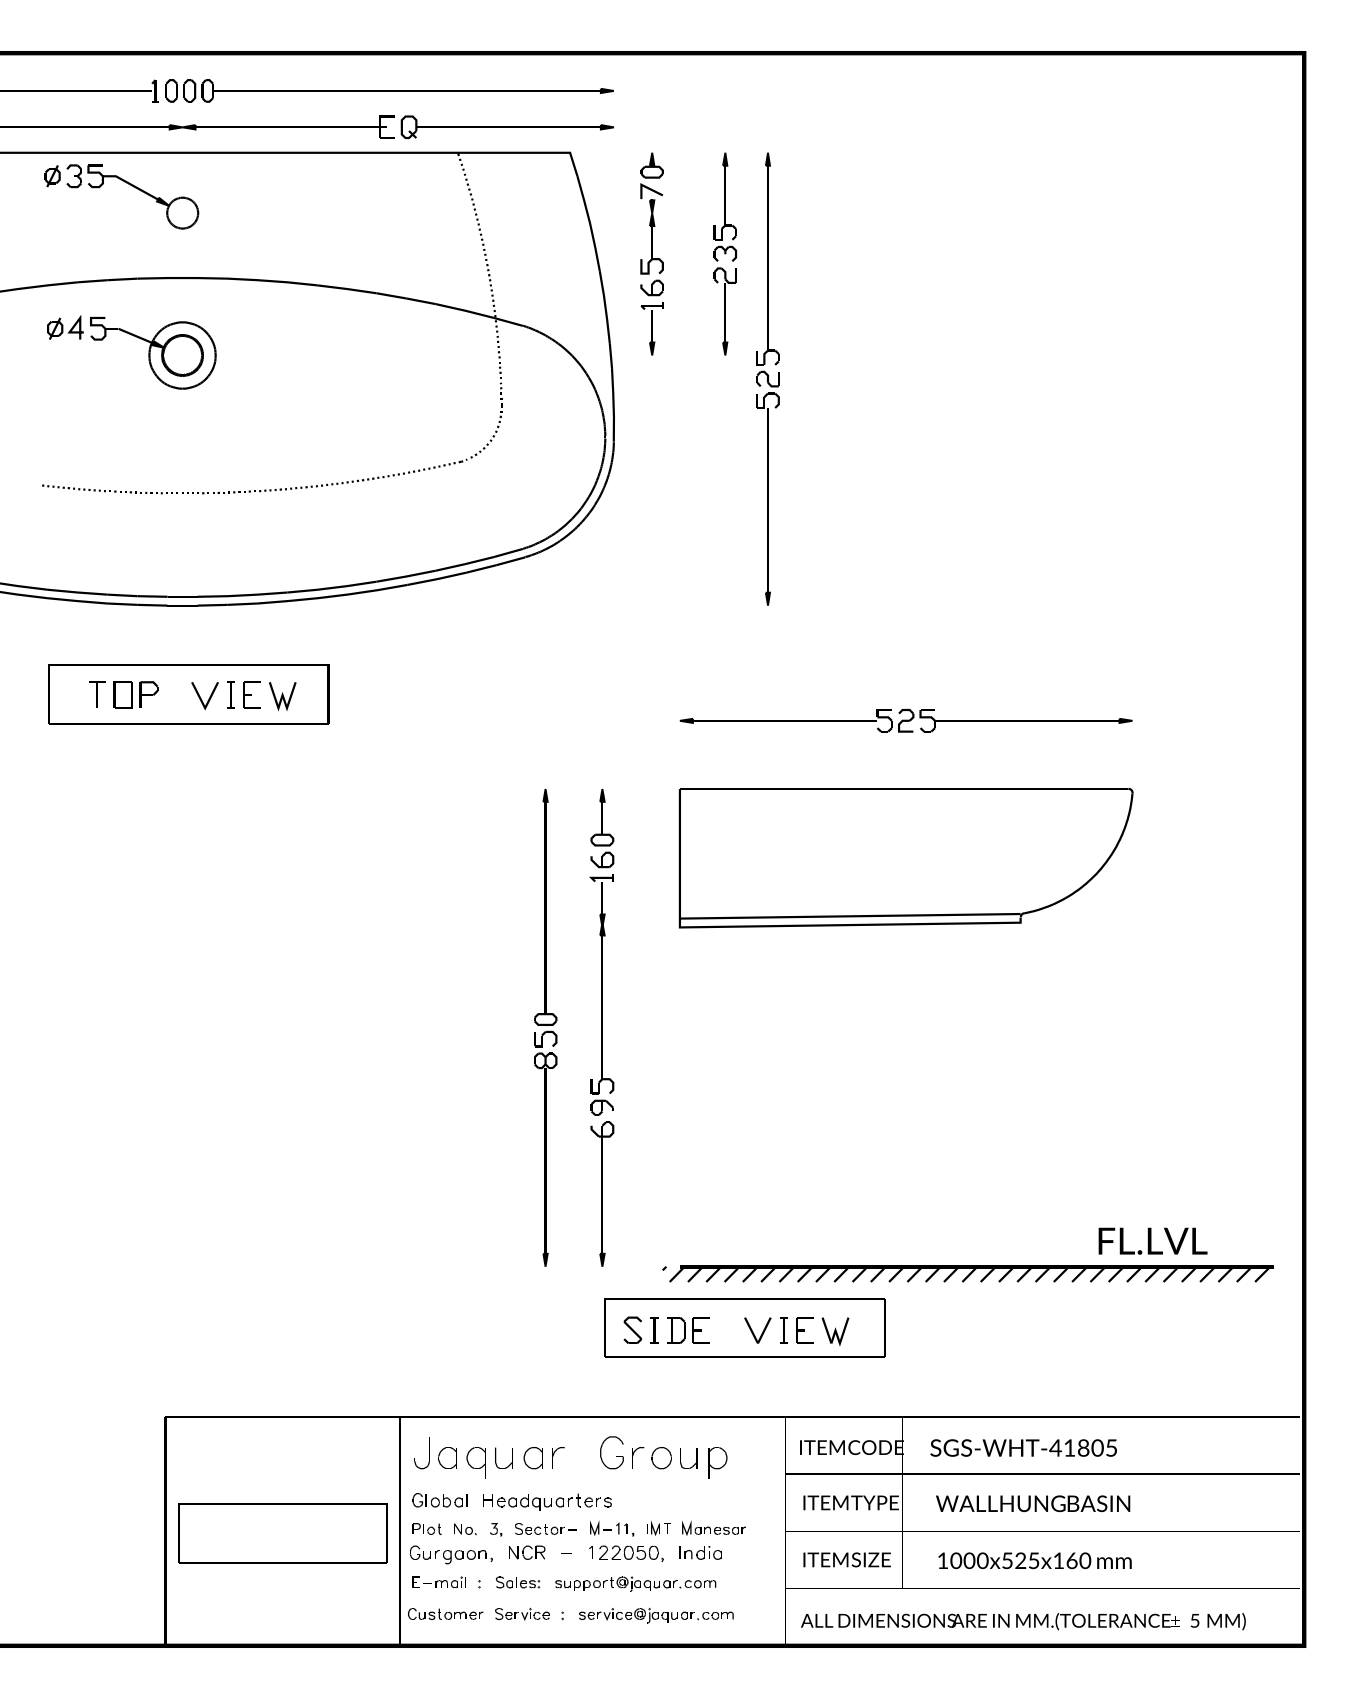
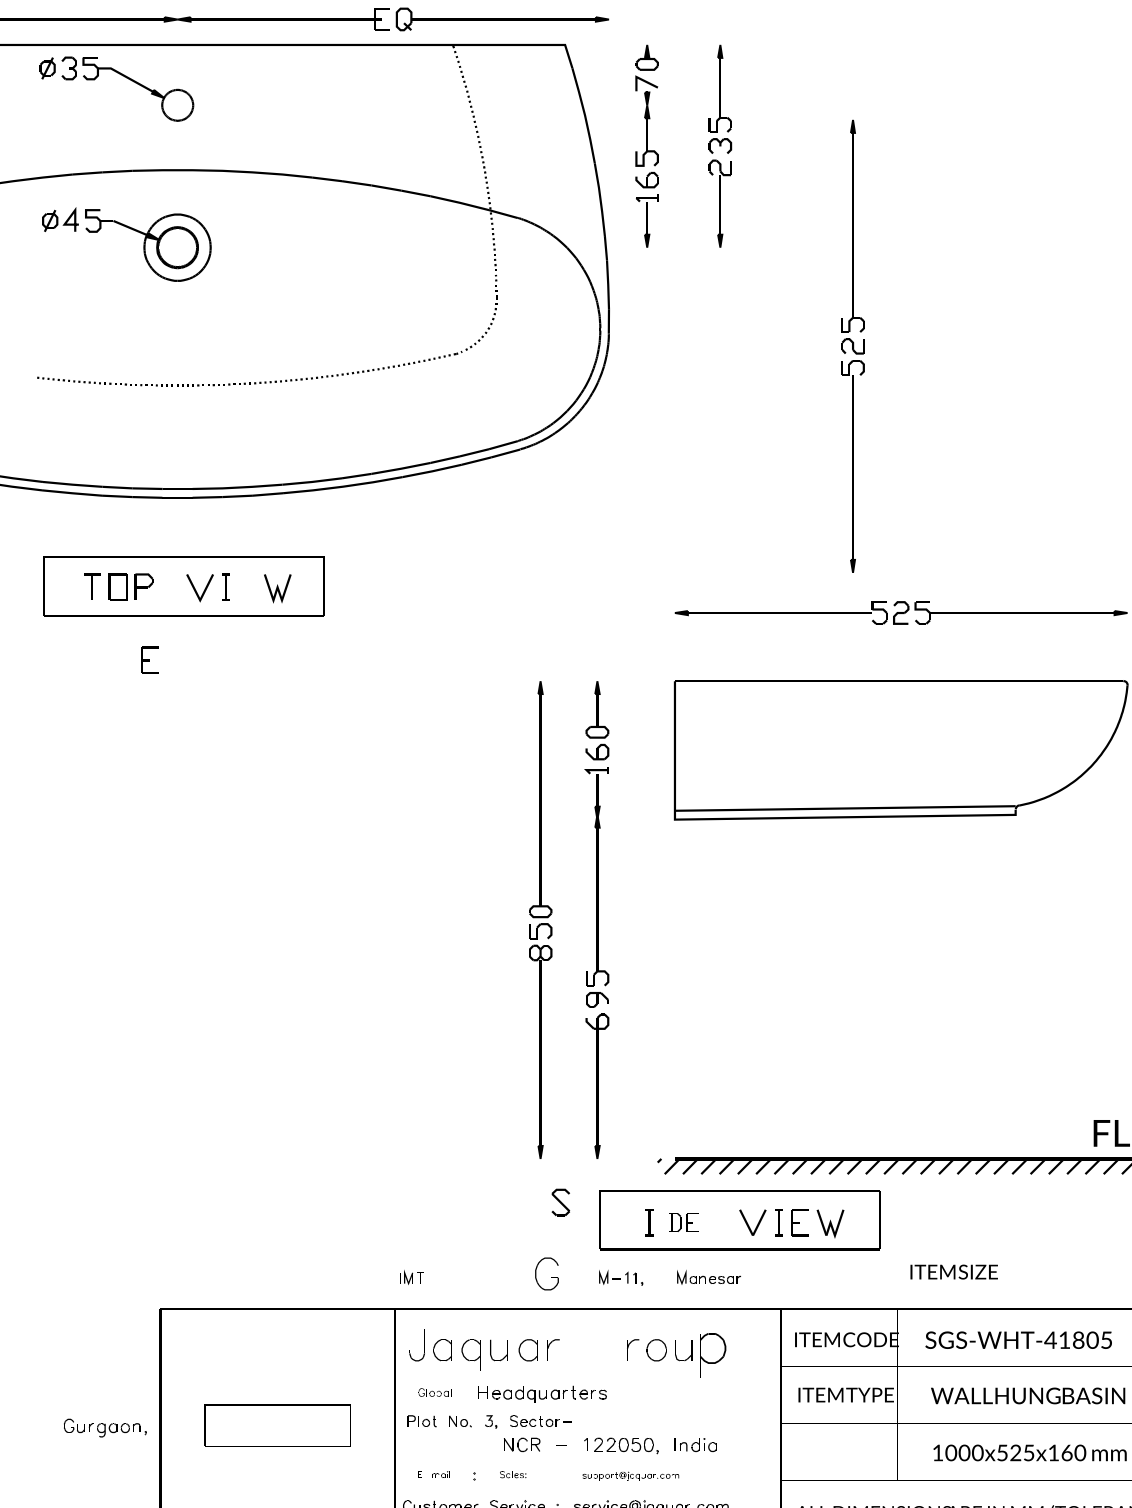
part: (767, 378) -> (852, 345), moved
part: (251, 694) -> (149, 659), moved
part: (632, 1329) -> (560, 1201), moved
part: (688, 1330) -> (683, 1222), size x0.7
part: (616, 1456) -> (551, 1277), moved
part: (717, 1462) -> (712, 1354), size x1.4
part: (439, 1500) -> (434, 1392), size x0.6
part: (658, 1527) -> (411, 1276), moved
part: (713, 1527) -> (708, 1276), moved
part: (612, 1528) -> (621, 1277), moved
part: (282, 1533) -> (277, 1425), size x0.7
part: (450, 1554) -> (104, 1427), moved
text: (846, 1559) -> (953, 1271), moved
part: (438, 1582) -> (433, 1474), size x0.6
part: (518, 1582) -> (513, 1474), size x0.6
part: (635, 1583) -> (630, 1475), size x0.6

